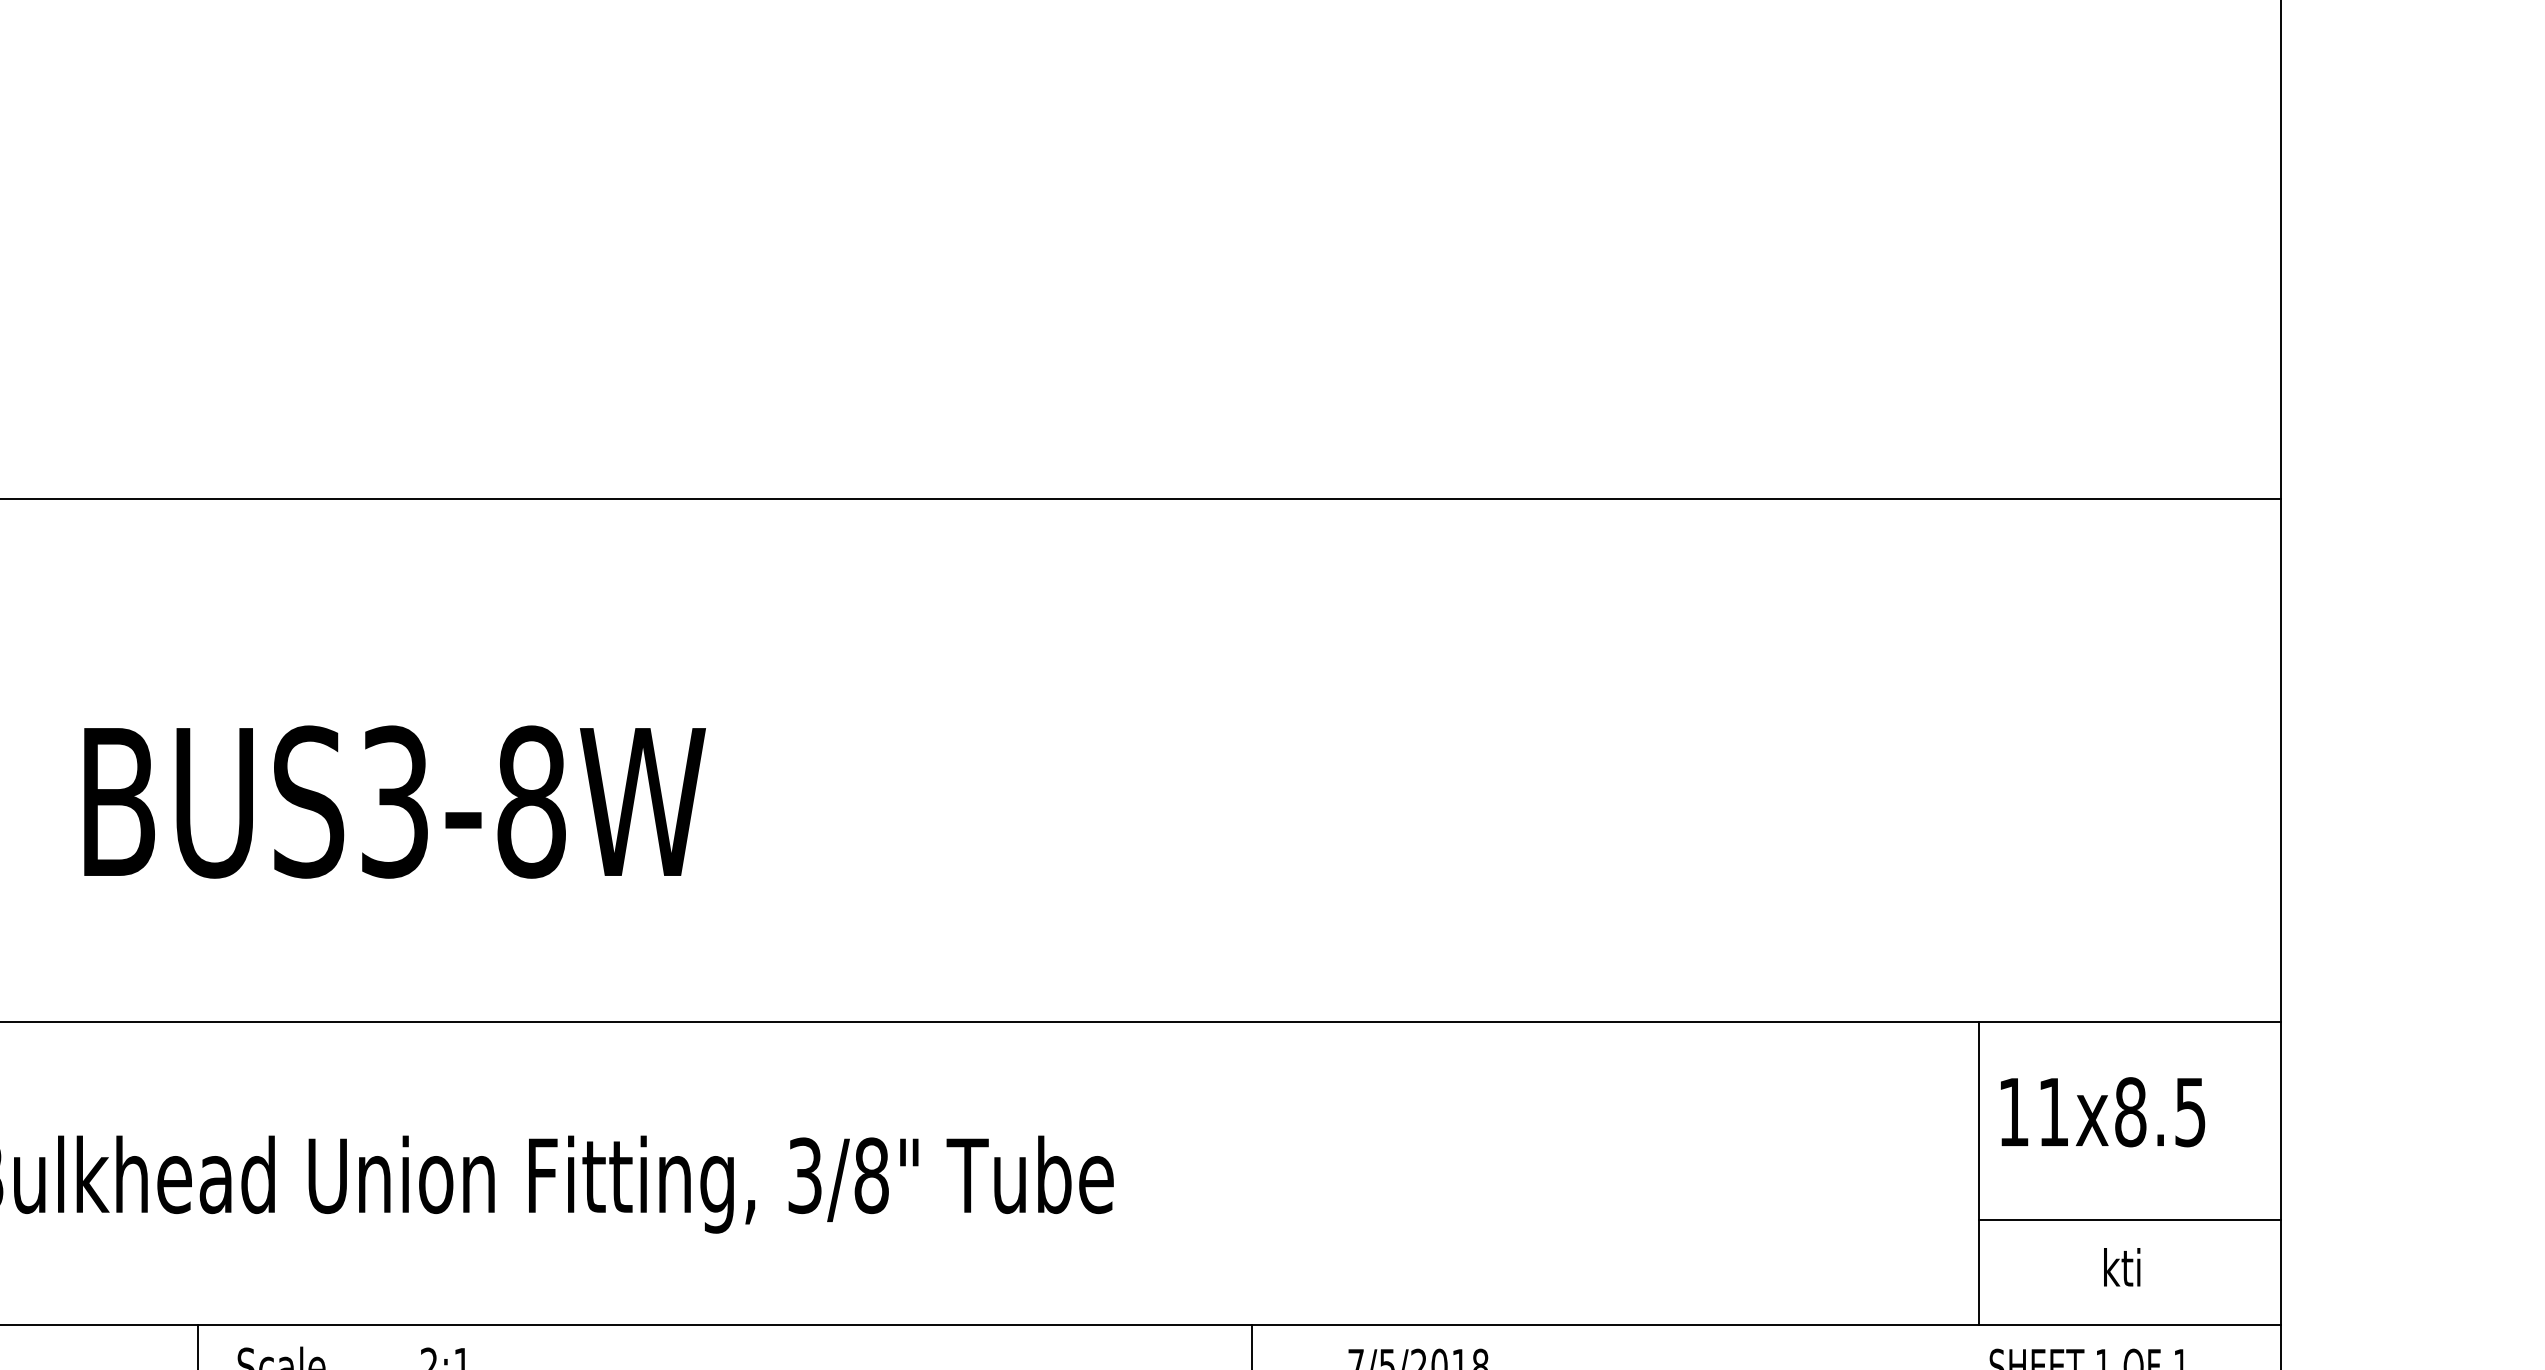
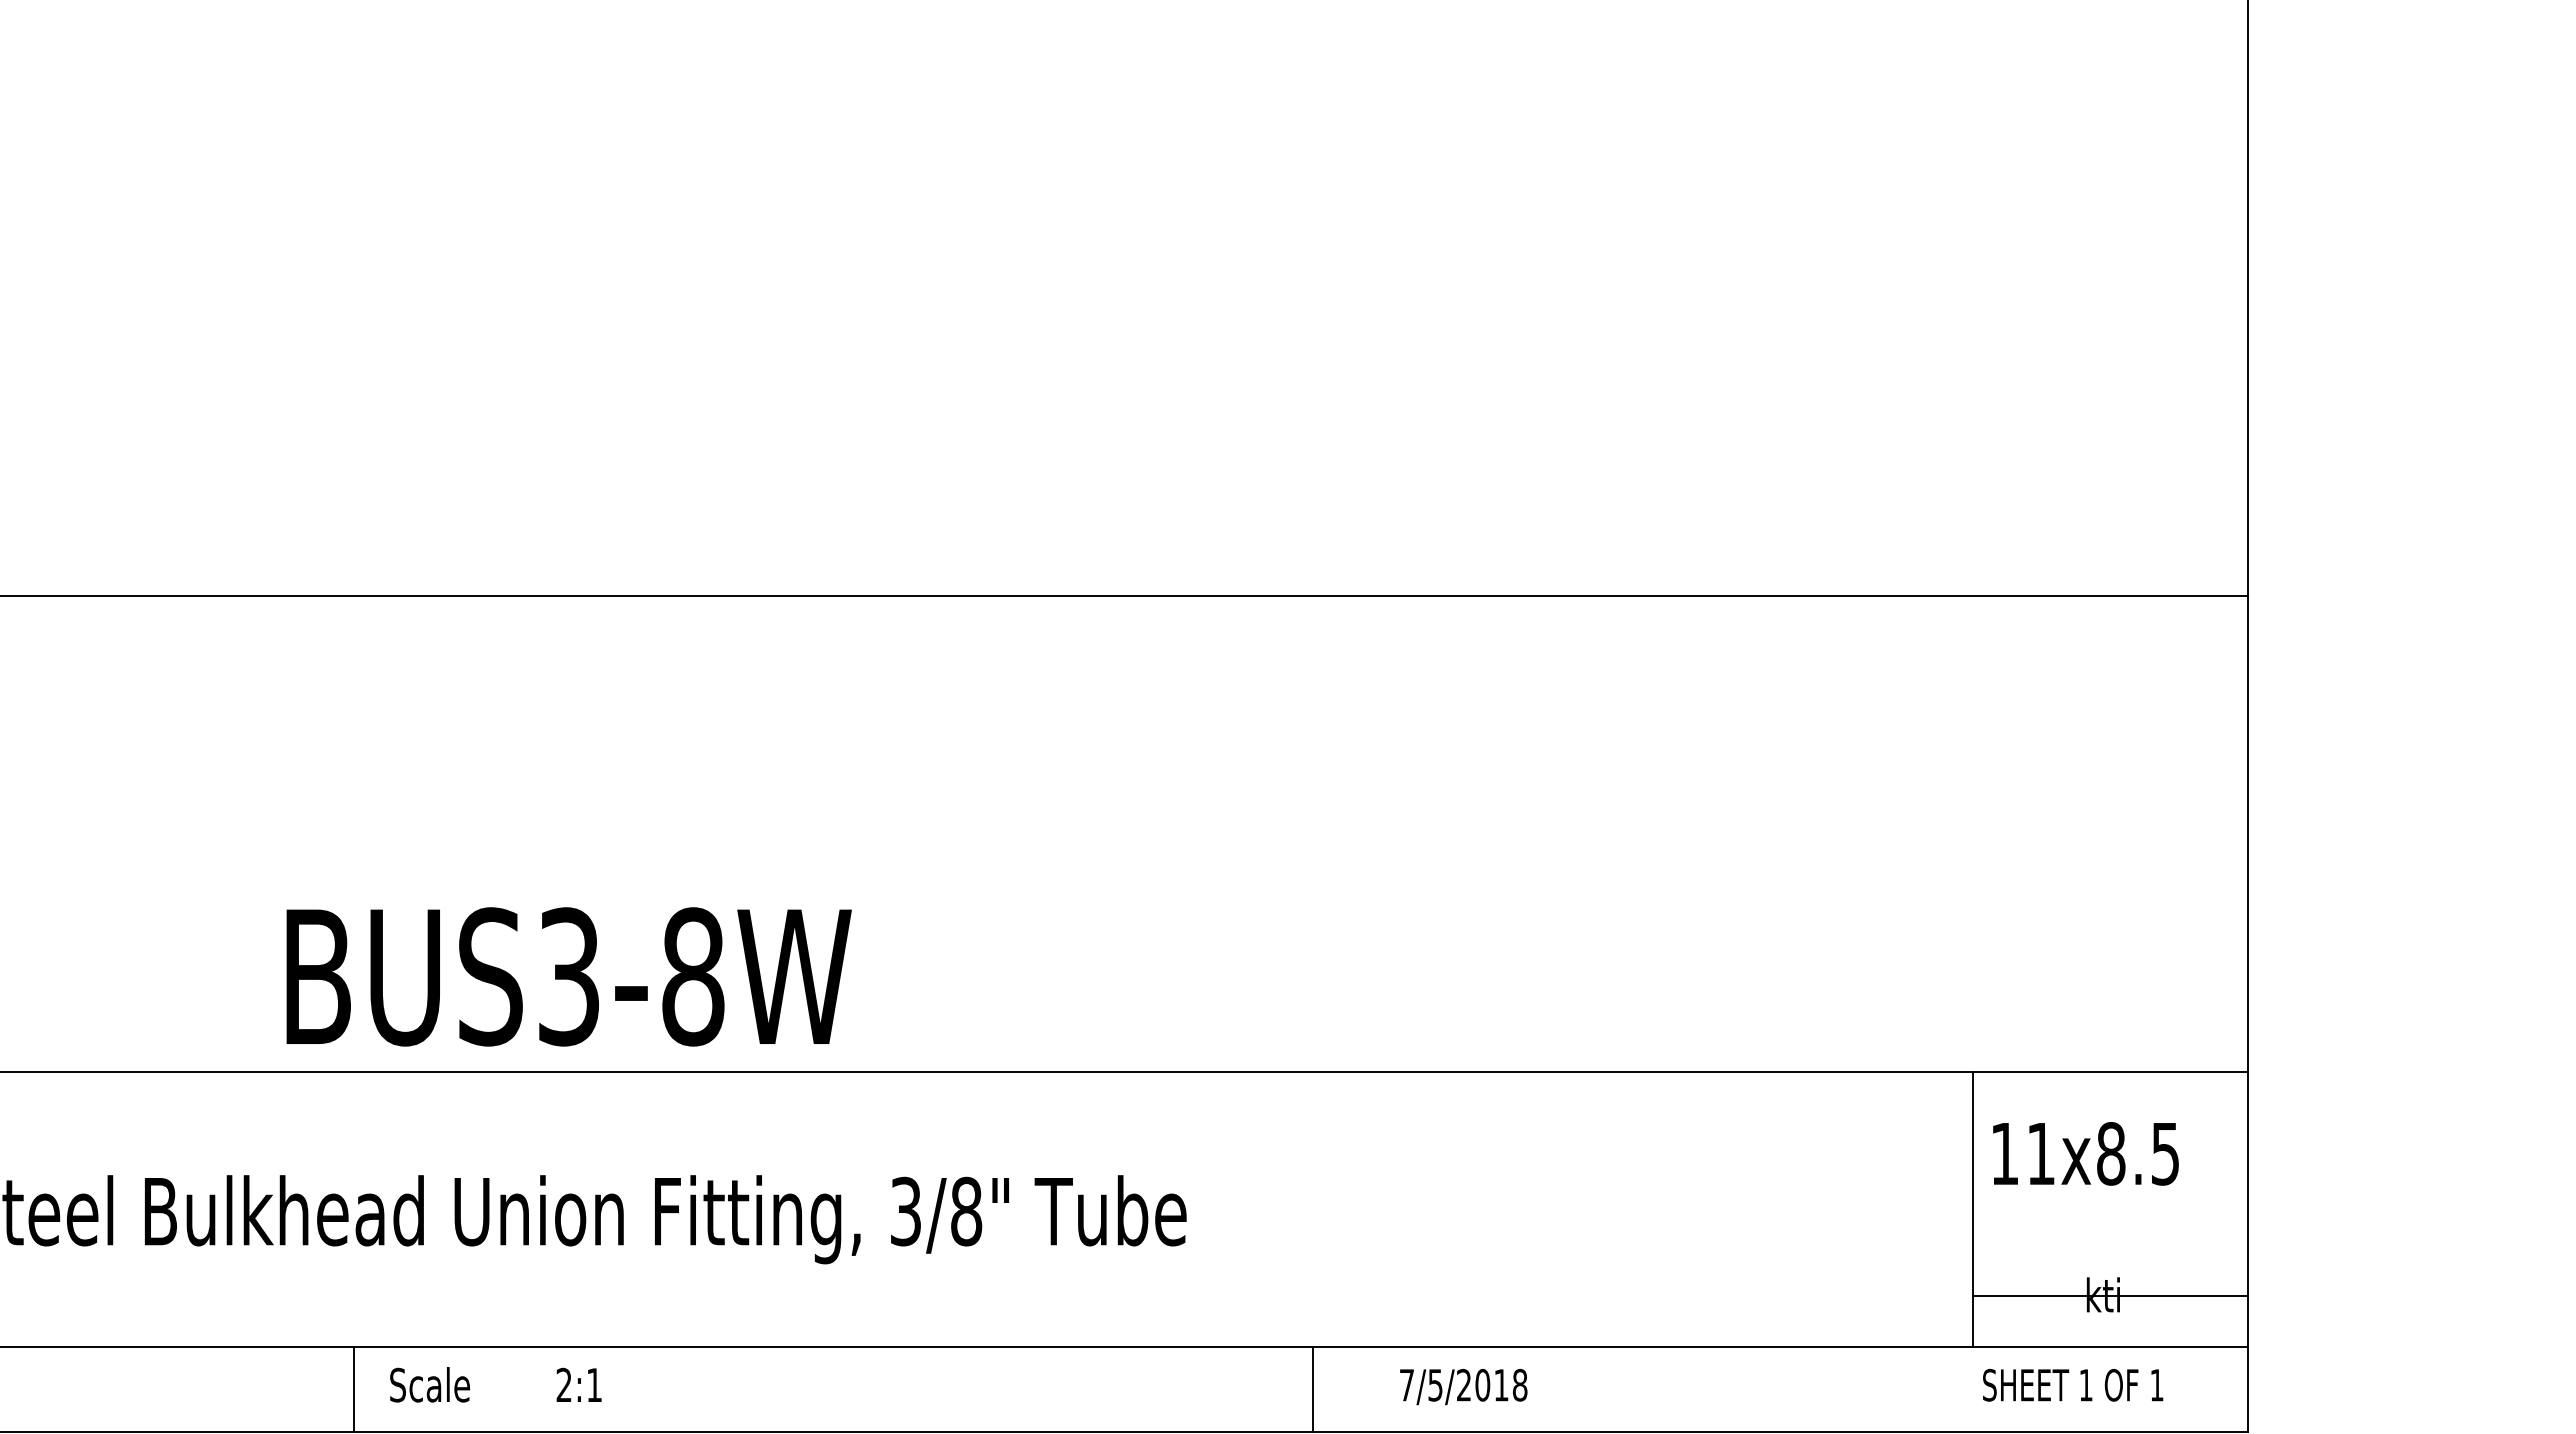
text: (394, 801) -> (568, 976), moved
line: (2129, 1219) -> (2110, 1295), moved

